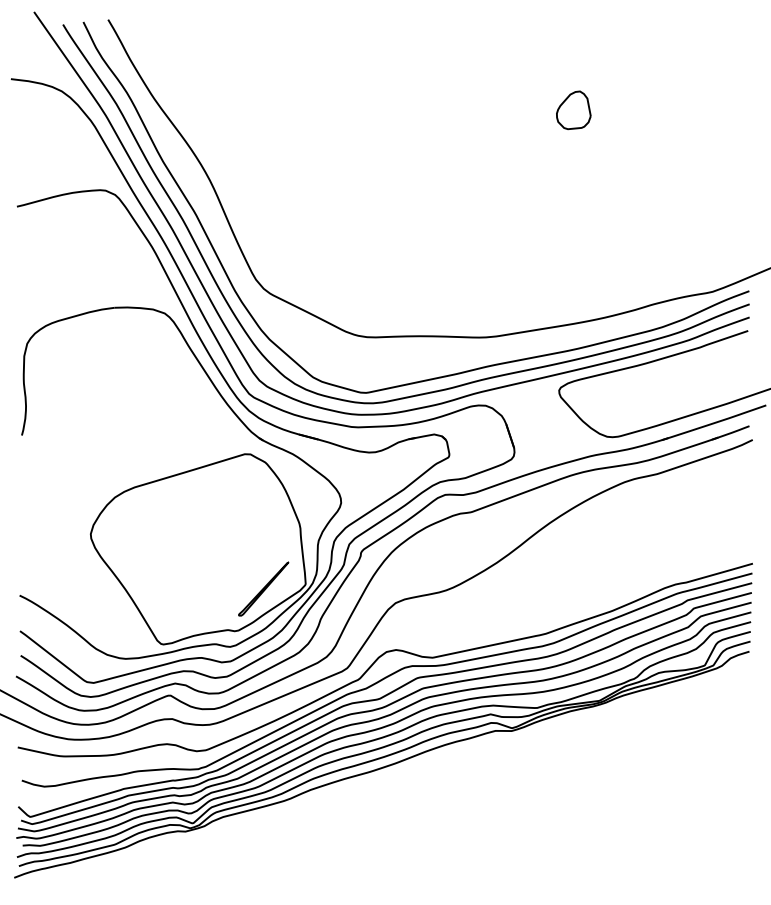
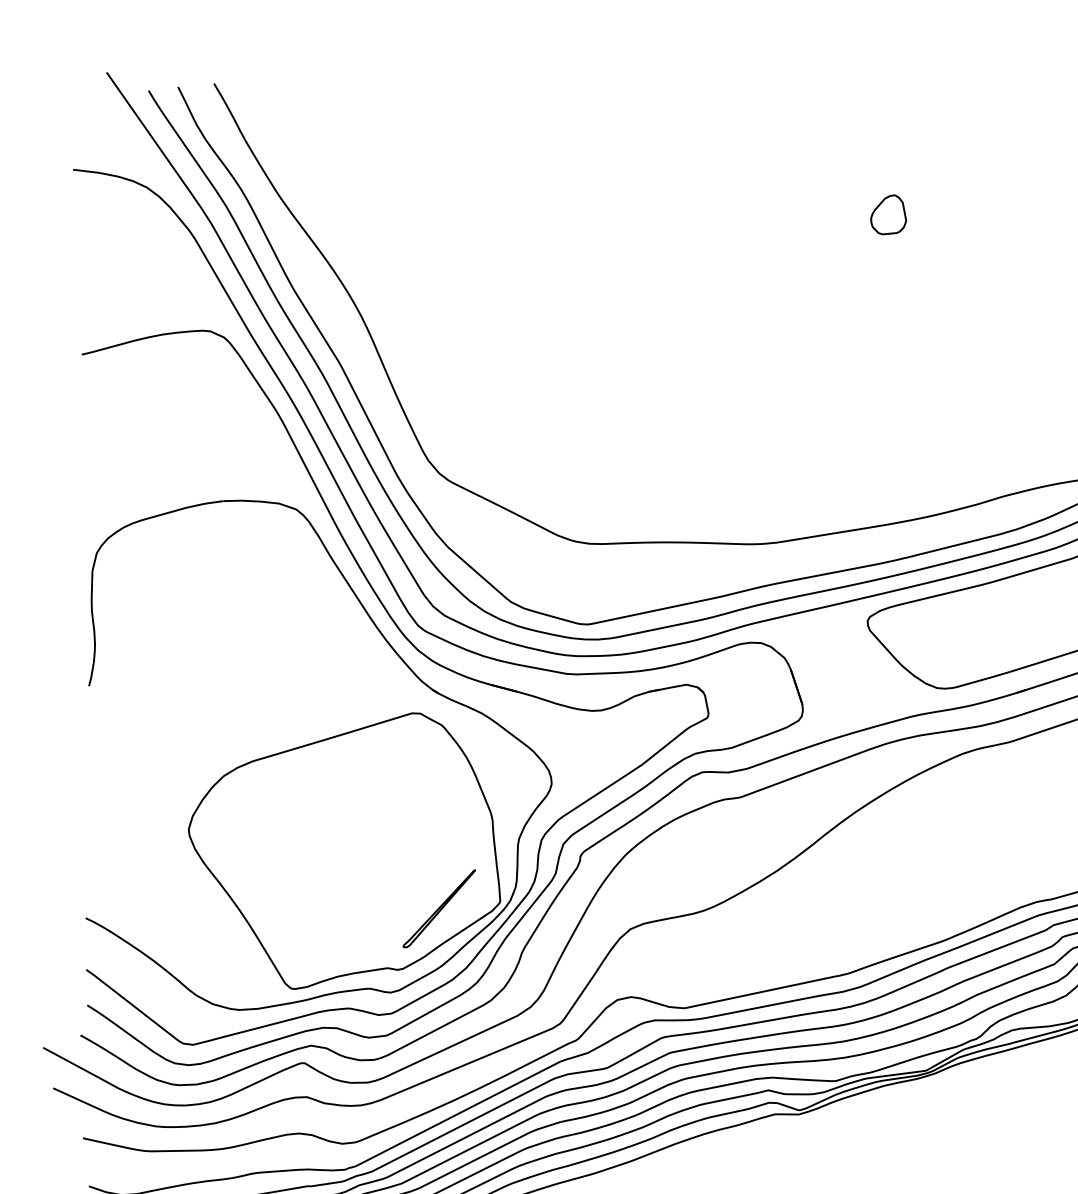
part: (573, 109) -> (888, 213), size x0.71

